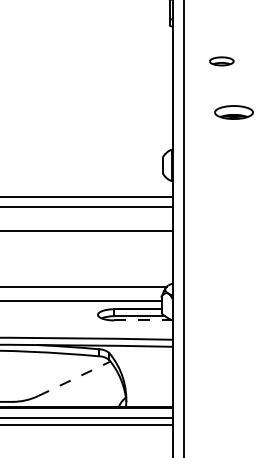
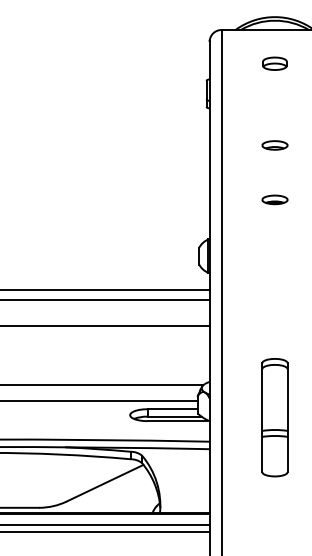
part: (221, 61) -> (274, 145), moved
part: (233, 112) -> (274, 199), size x0.62
part: (233, 317) -> (274, 417), added
line: (144, 320) -> (179, 421), dashed -> solid
line: (74, 379) -> (105, 483), dashed -> solid

